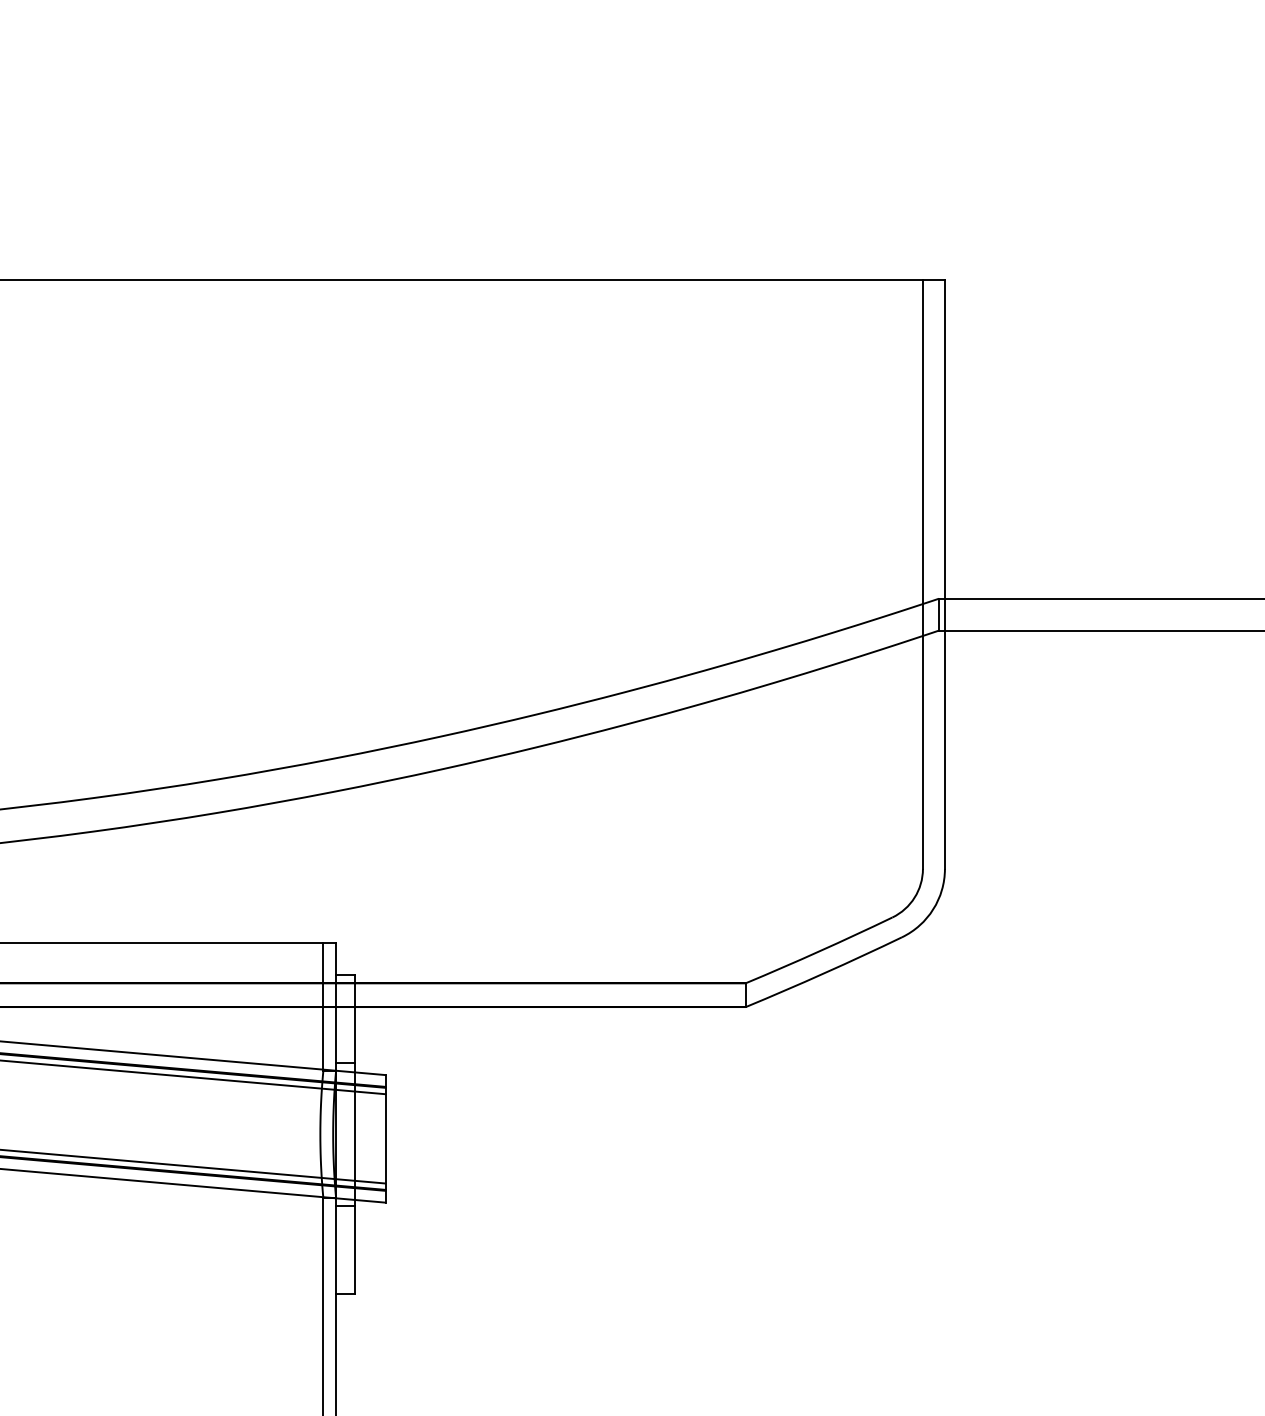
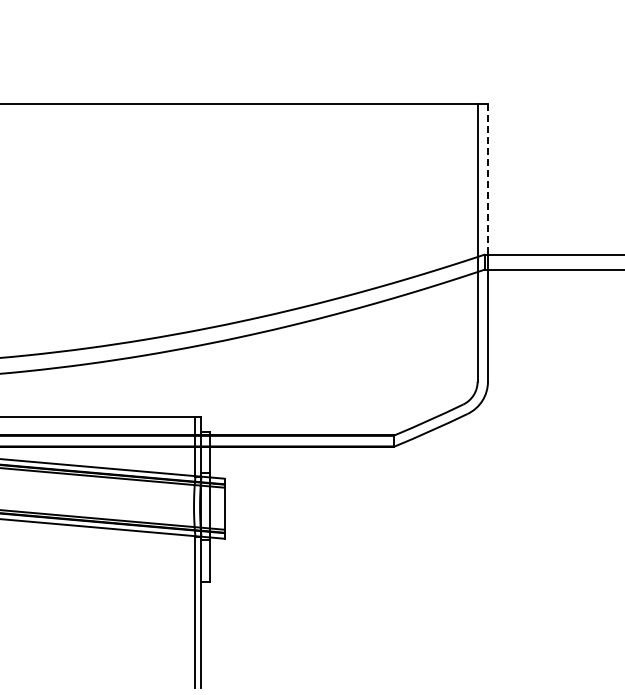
line: (943, 439) -> (487, 179), solid -> dashed

